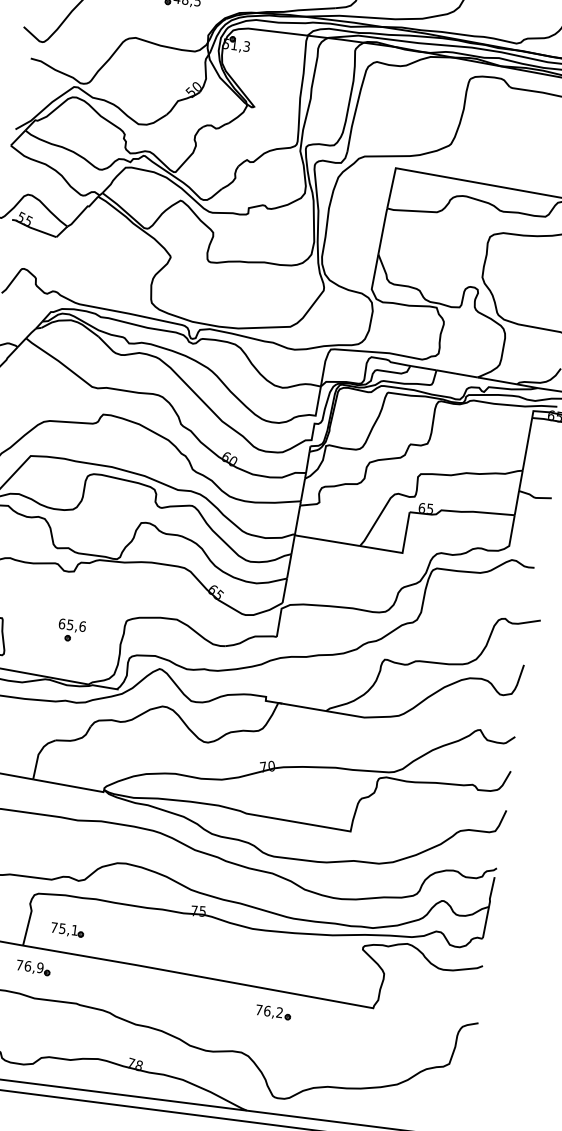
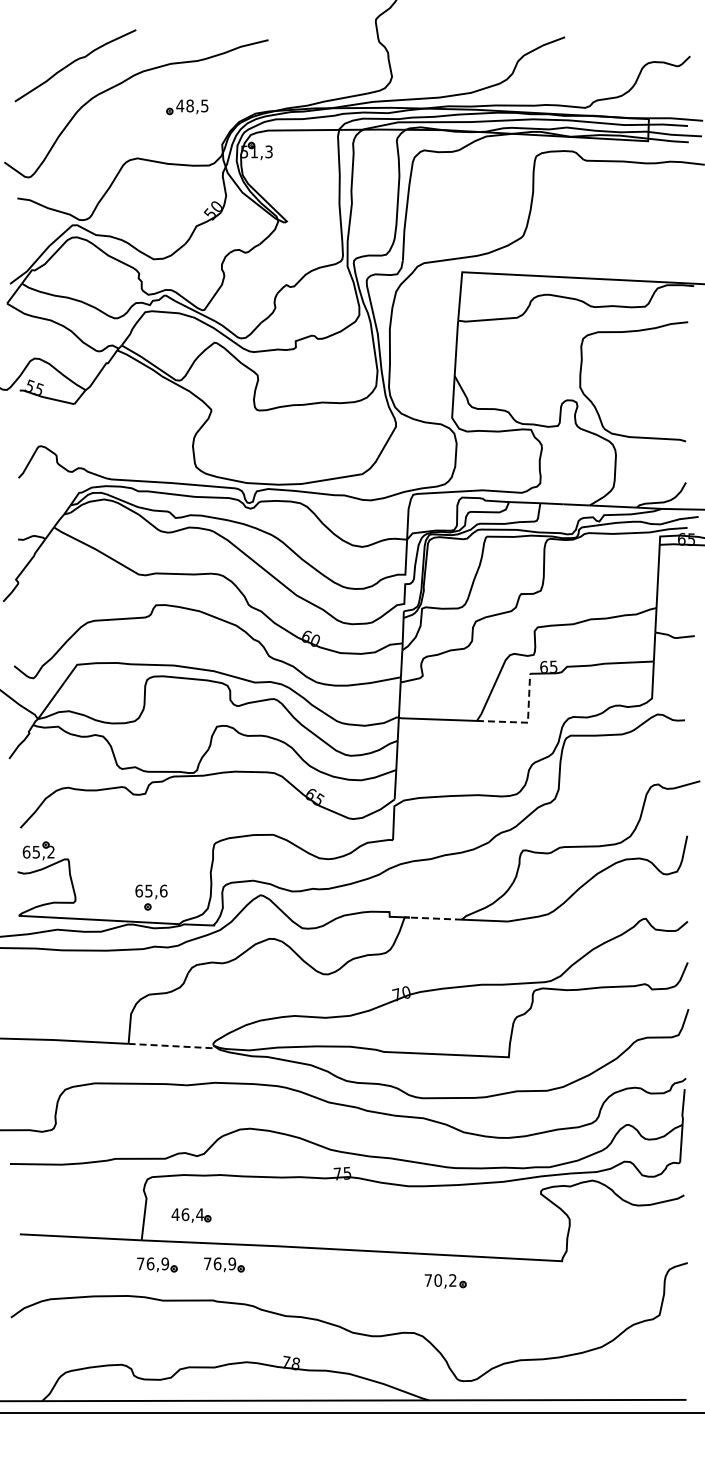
line: (401, 552) -> (526, 722), solid -> dashed
part: (71, 630) -> (151, 897), moved
line: (304, 707) -> (435, 918), solid -> dashed
line: (70, 786) -> (173, 1046), solid -> dashed
text: (64, 928) -> (187, 1214), 75,1 -> 46,4
part: (89, 974) -> (224, 1264), added
text: (267, 1011) -> (438, 1280), 76,2 -> 70,2

